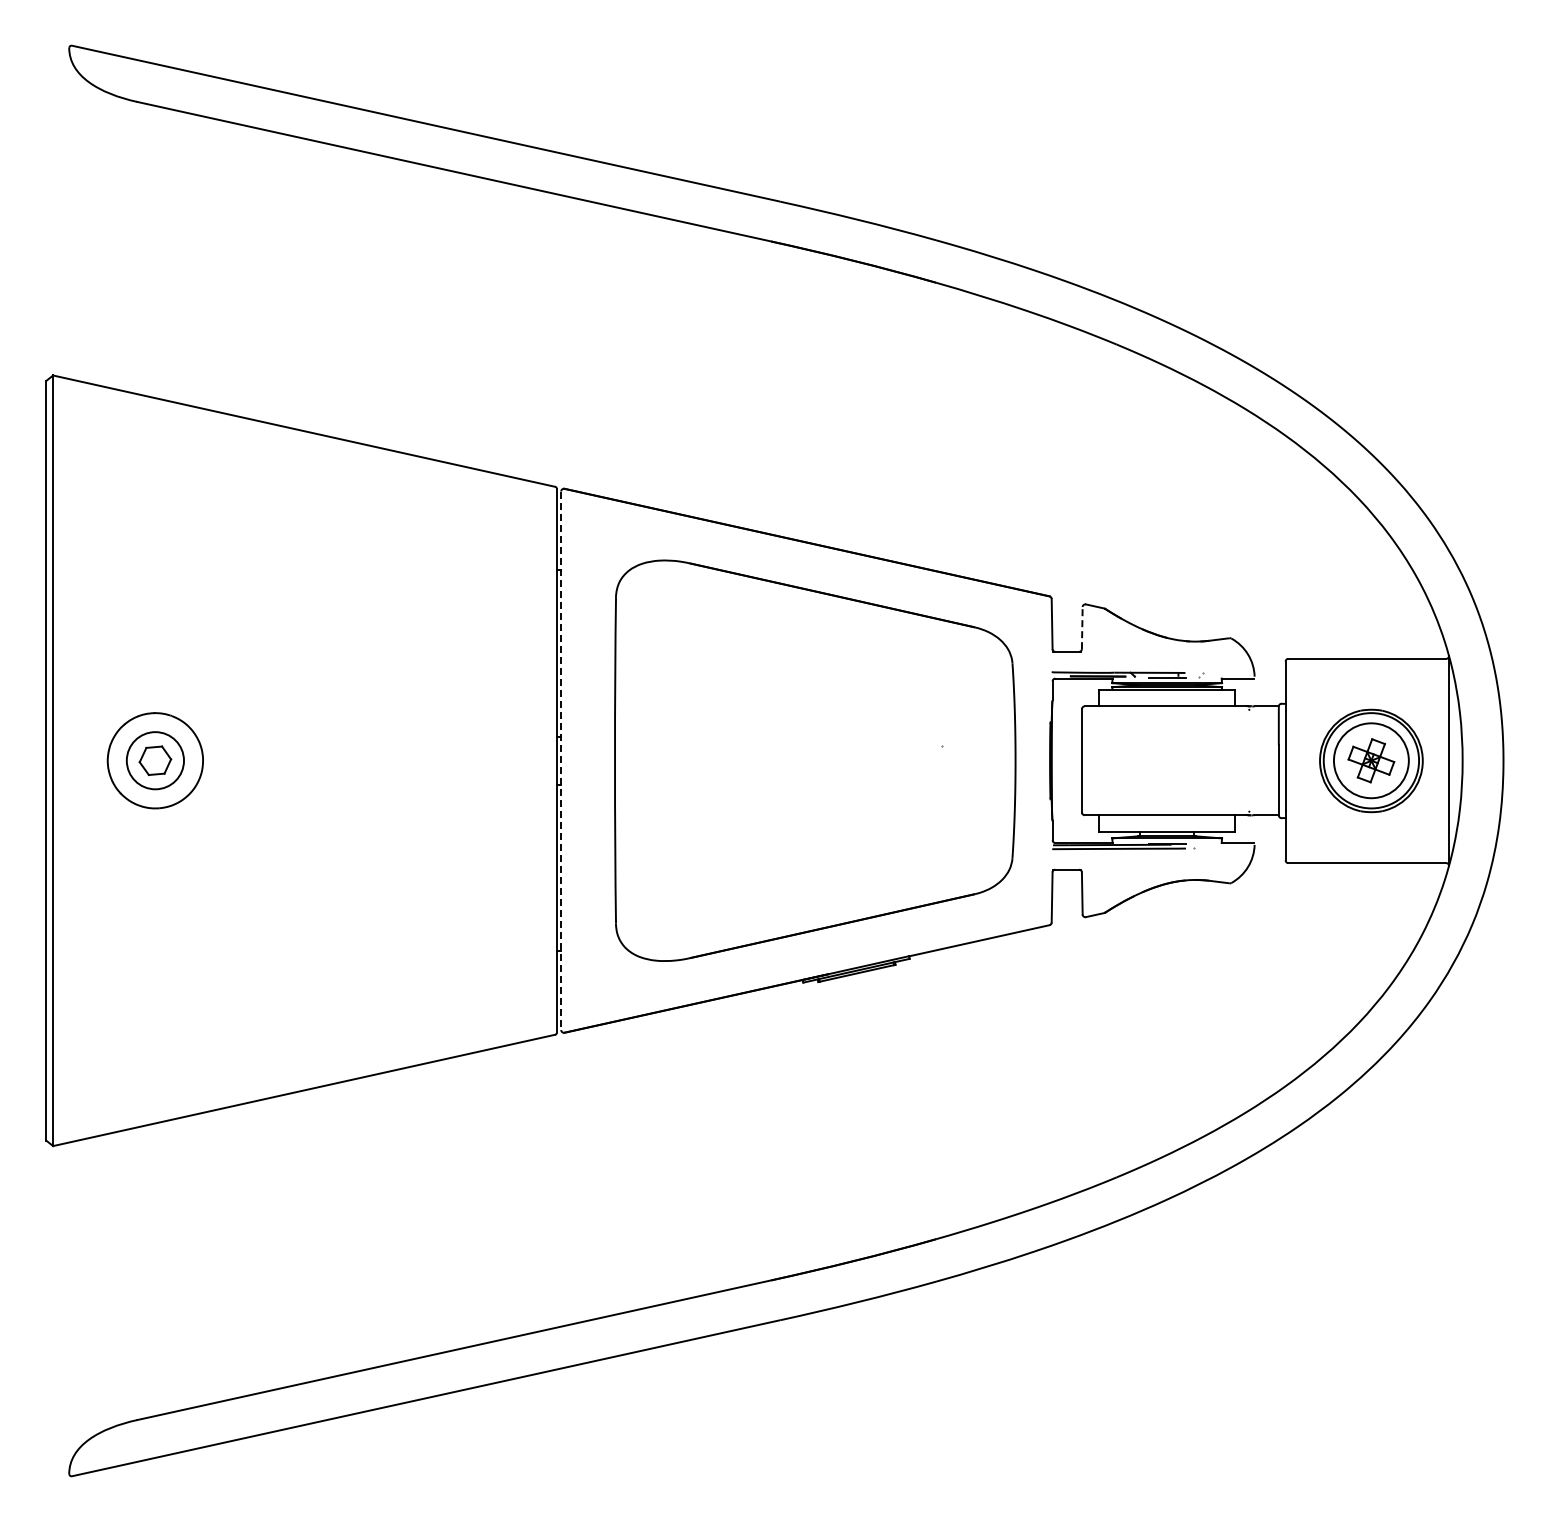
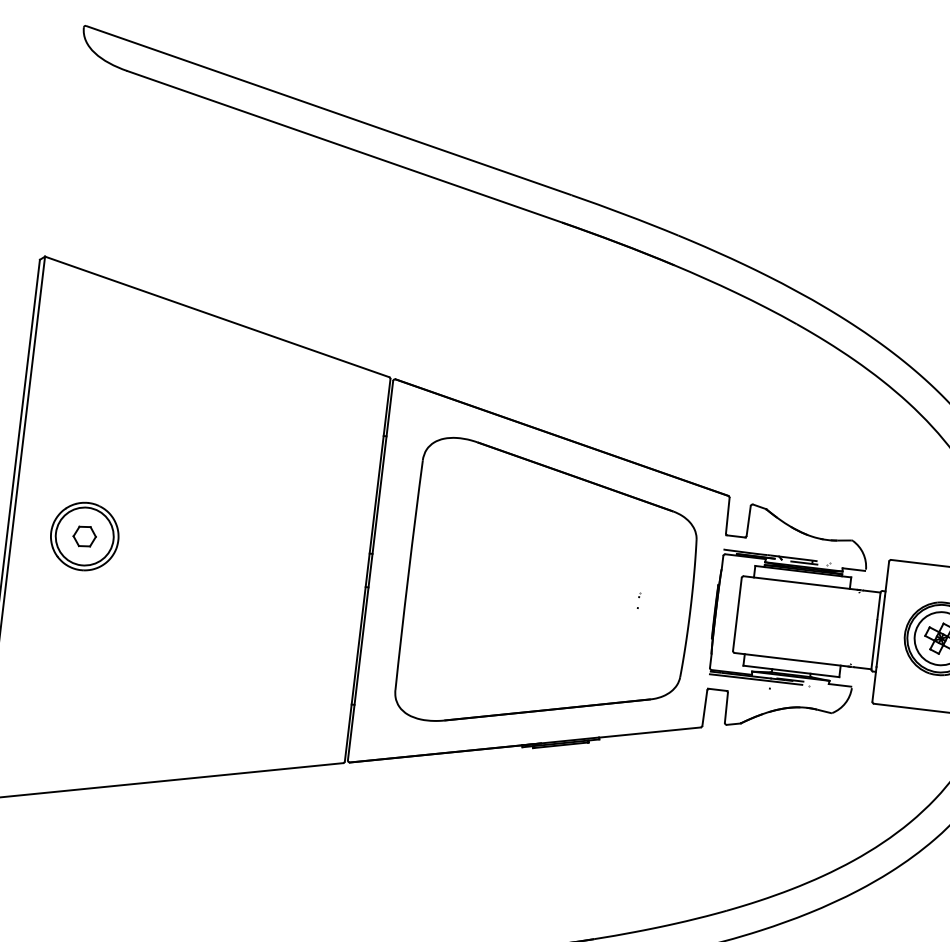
line: (1082, 627) -> (748, 520), dashed -> solid
circle: (155, 760) -> (84, 536), size x1.43
line: (561, 761) -> (370, 571), dashed -> solid

